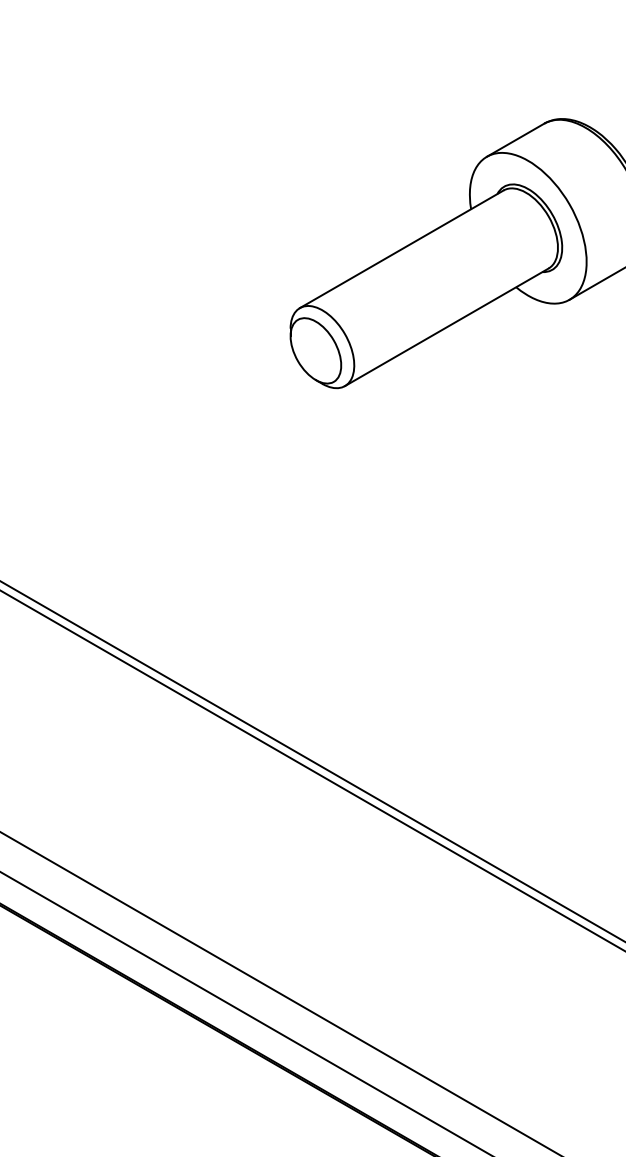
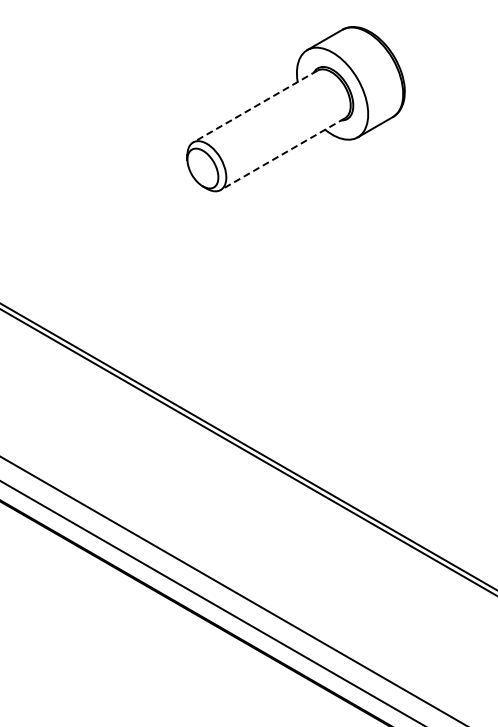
line: (402, 249) -> (255, 106), solid -> dashed
line: (446, 327) -> (282, 154), solid -> dashed

